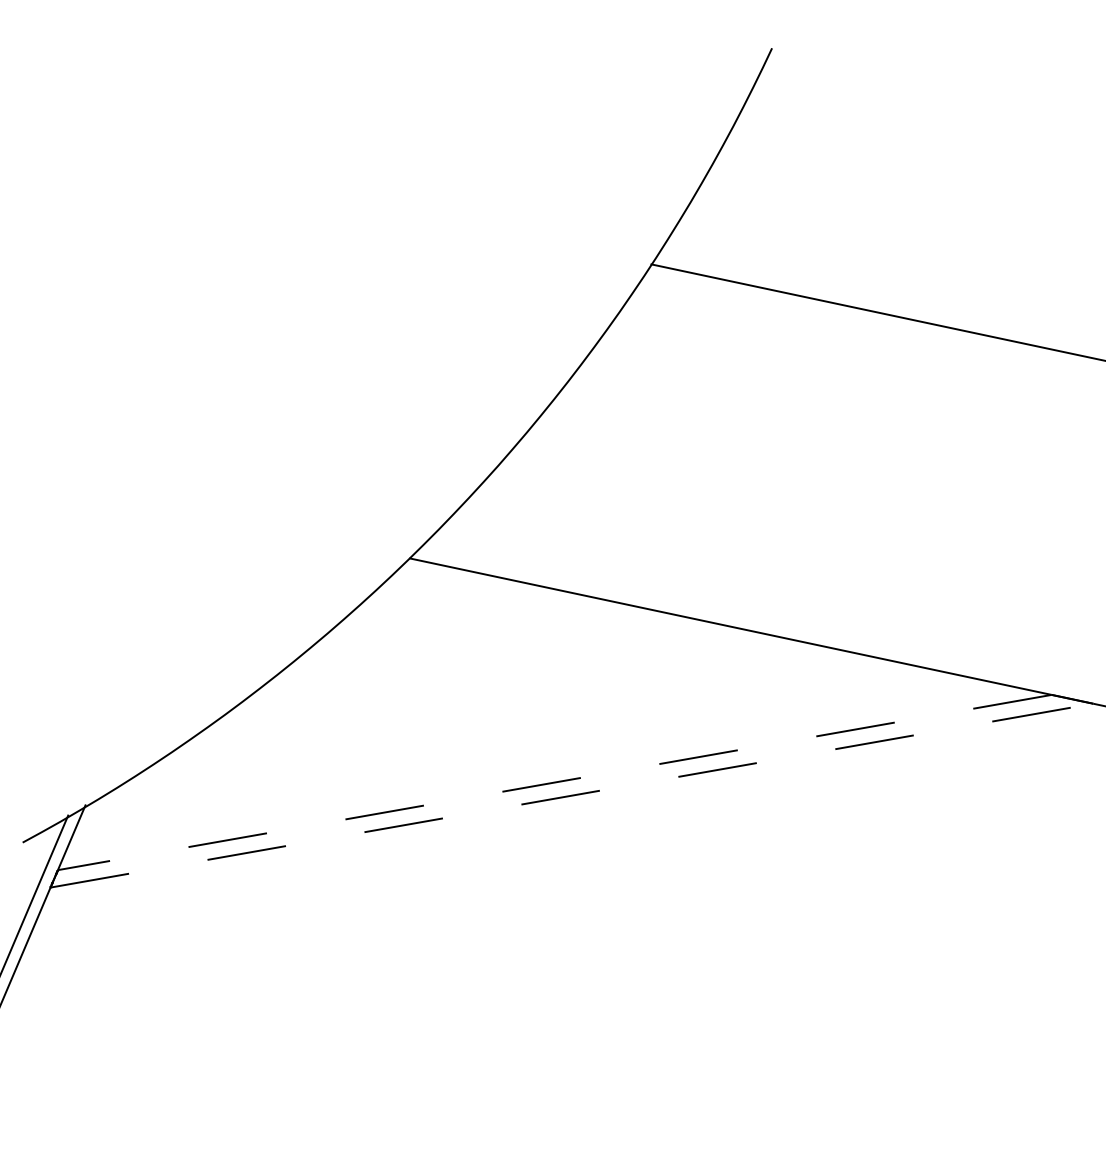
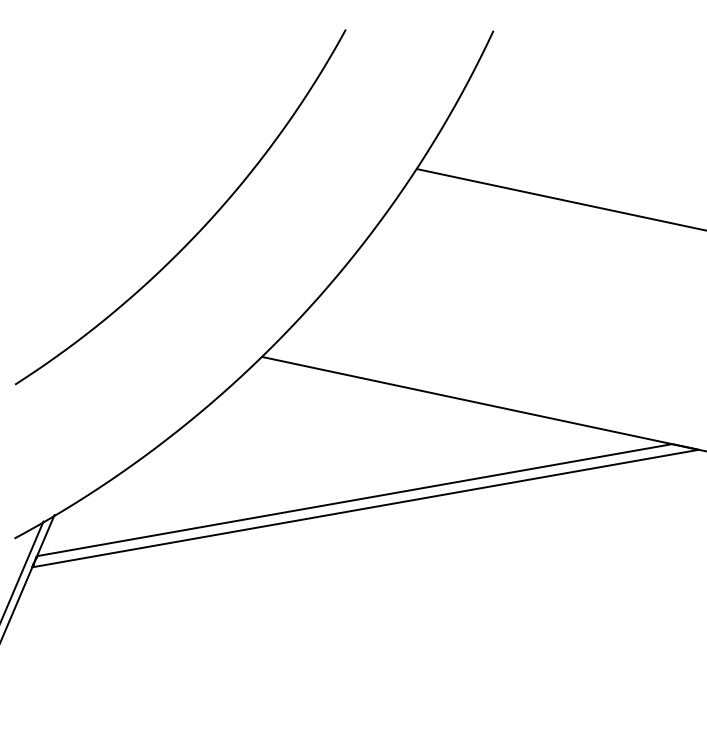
curve: (318, 352) -> (203, 225), added
line: (554, 783) -> (354, 500), dashed -> solid
line: (573, 795) -> (366, 508), dashed -> solid

